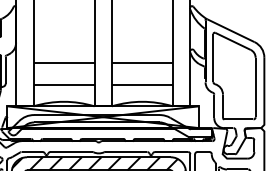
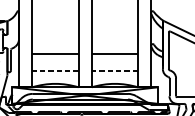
line: (63, 84) -> (55, 70), solid -> dashed
line: (141, 84) -> (114, 70), solid -> dashed

